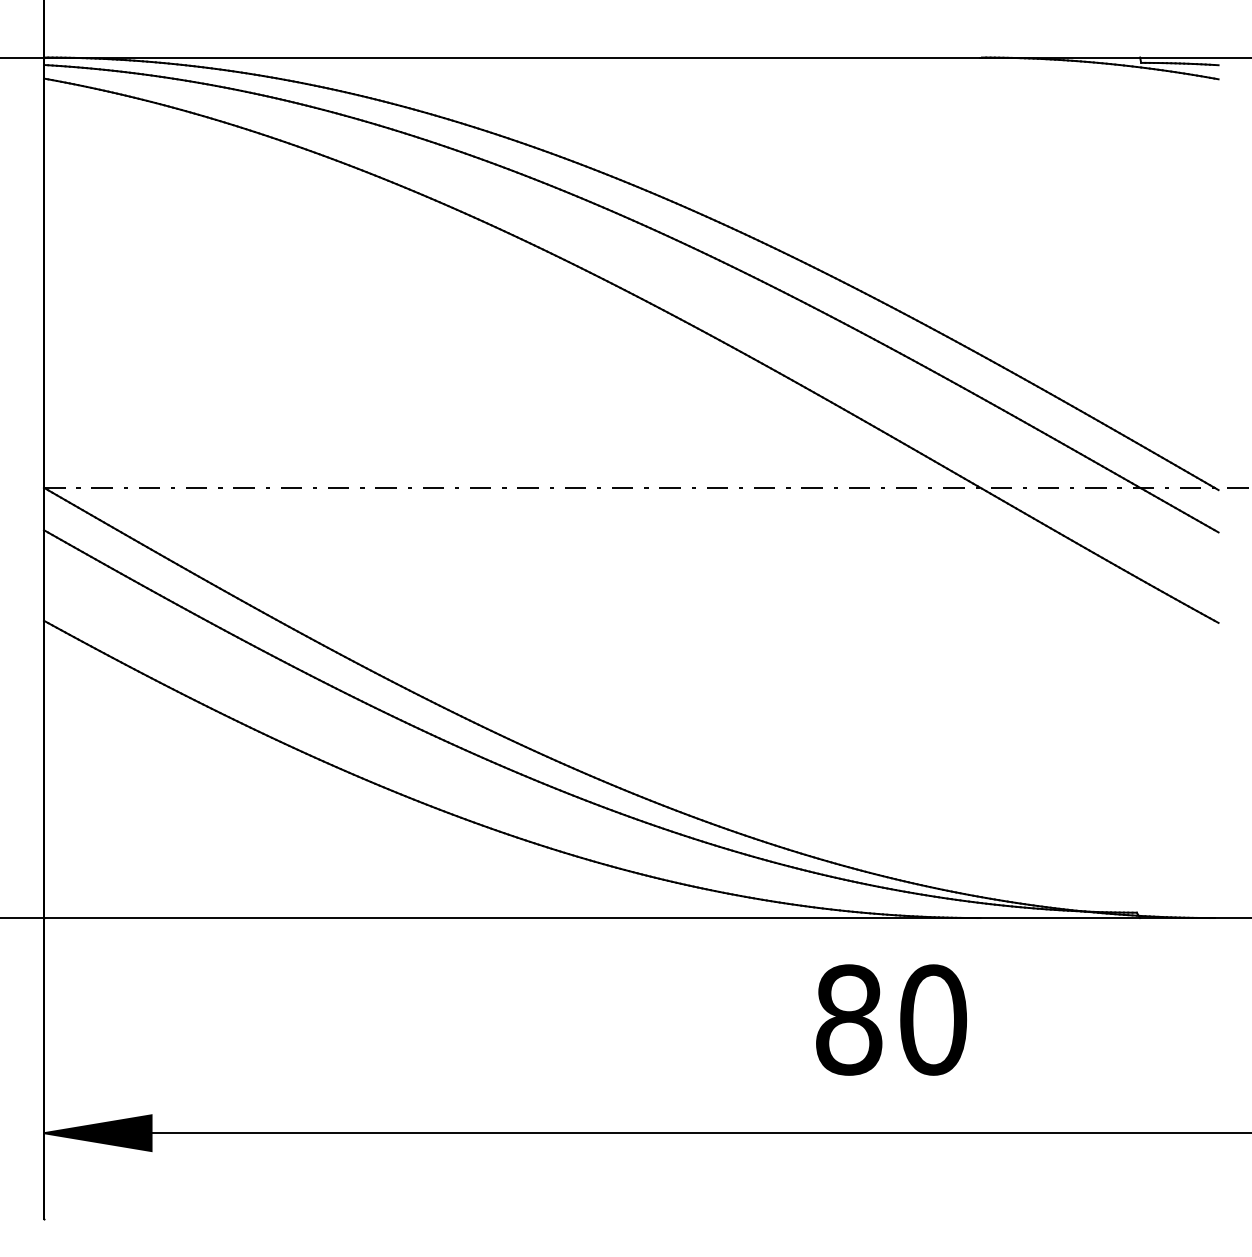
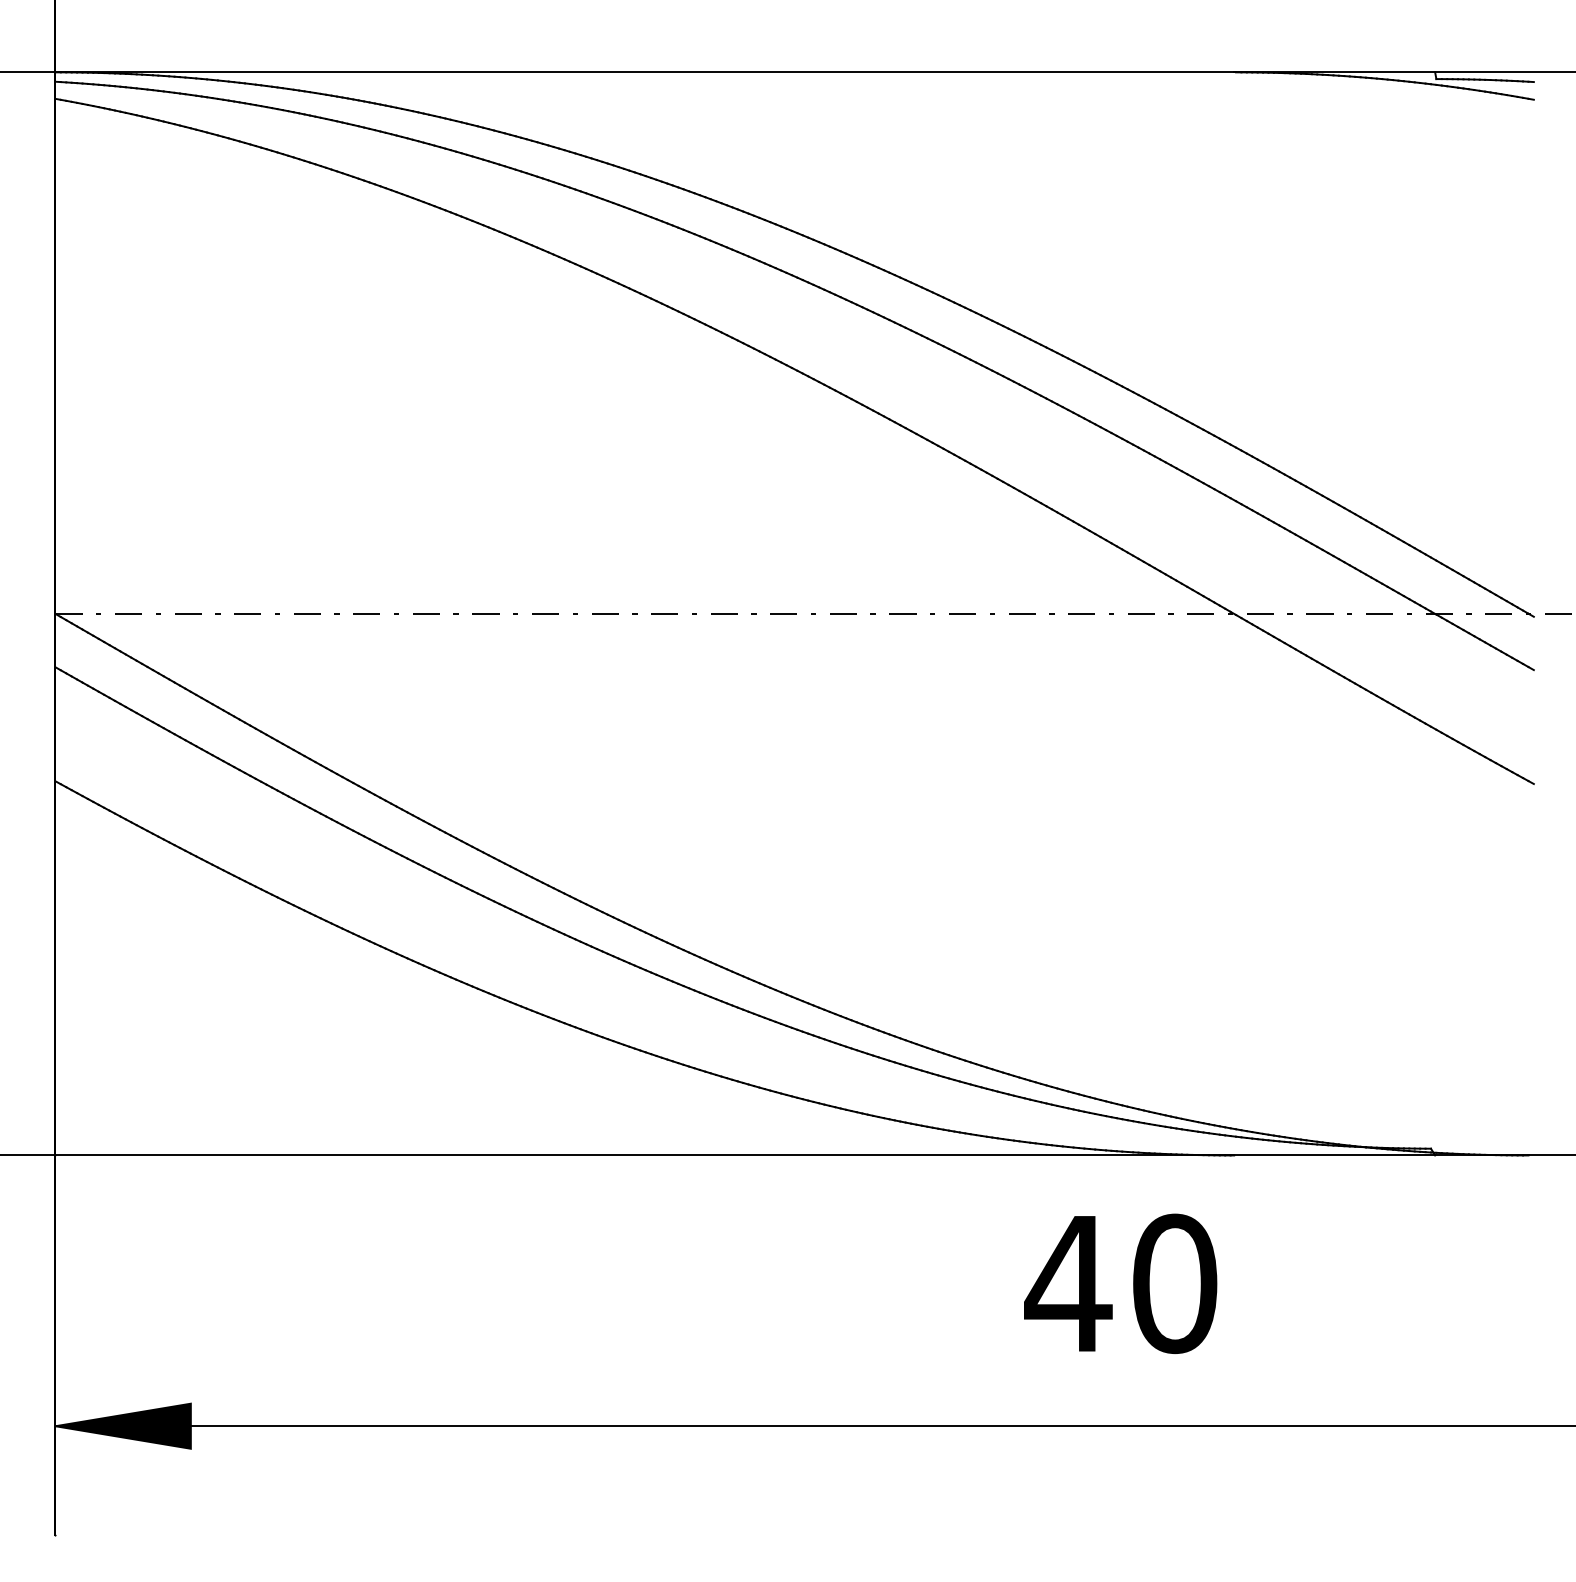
text: (848, 1019) -> (1068, 1283), 80 -> 40

